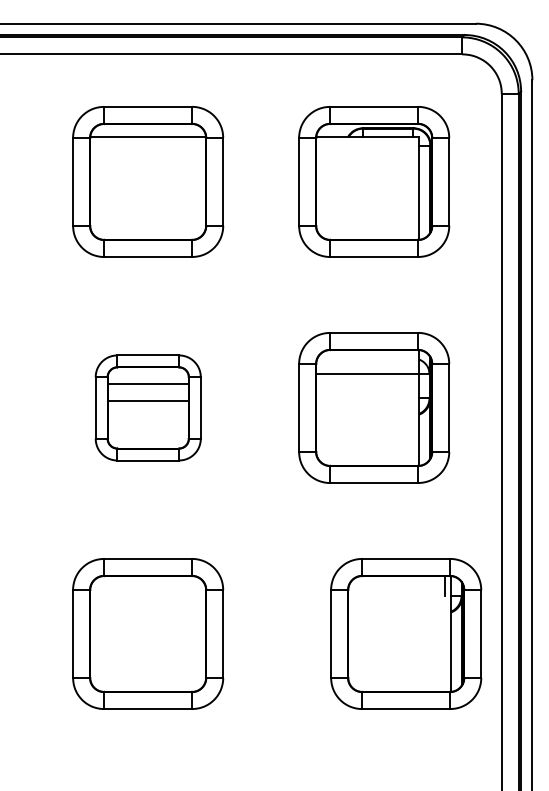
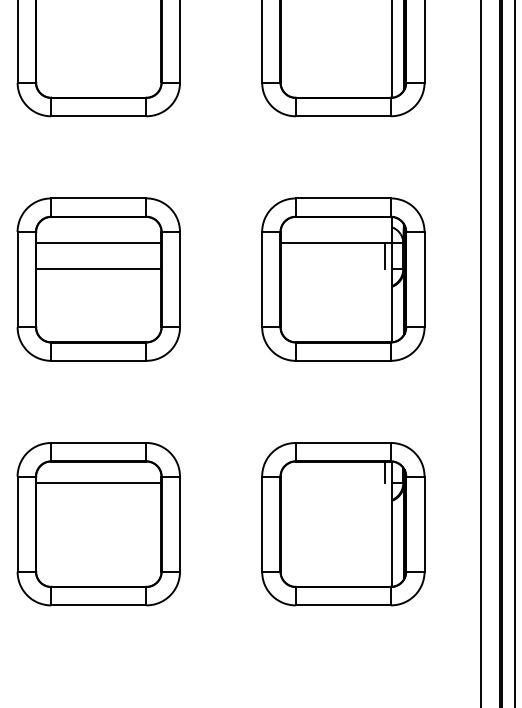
line: (412, 385) -> (384, 255), added
part: (148, 407) -> (99, 279), size x1.43
line: (148, 596) -> (99, 483), added
part: (406, 633) -> (343, 523), moved

